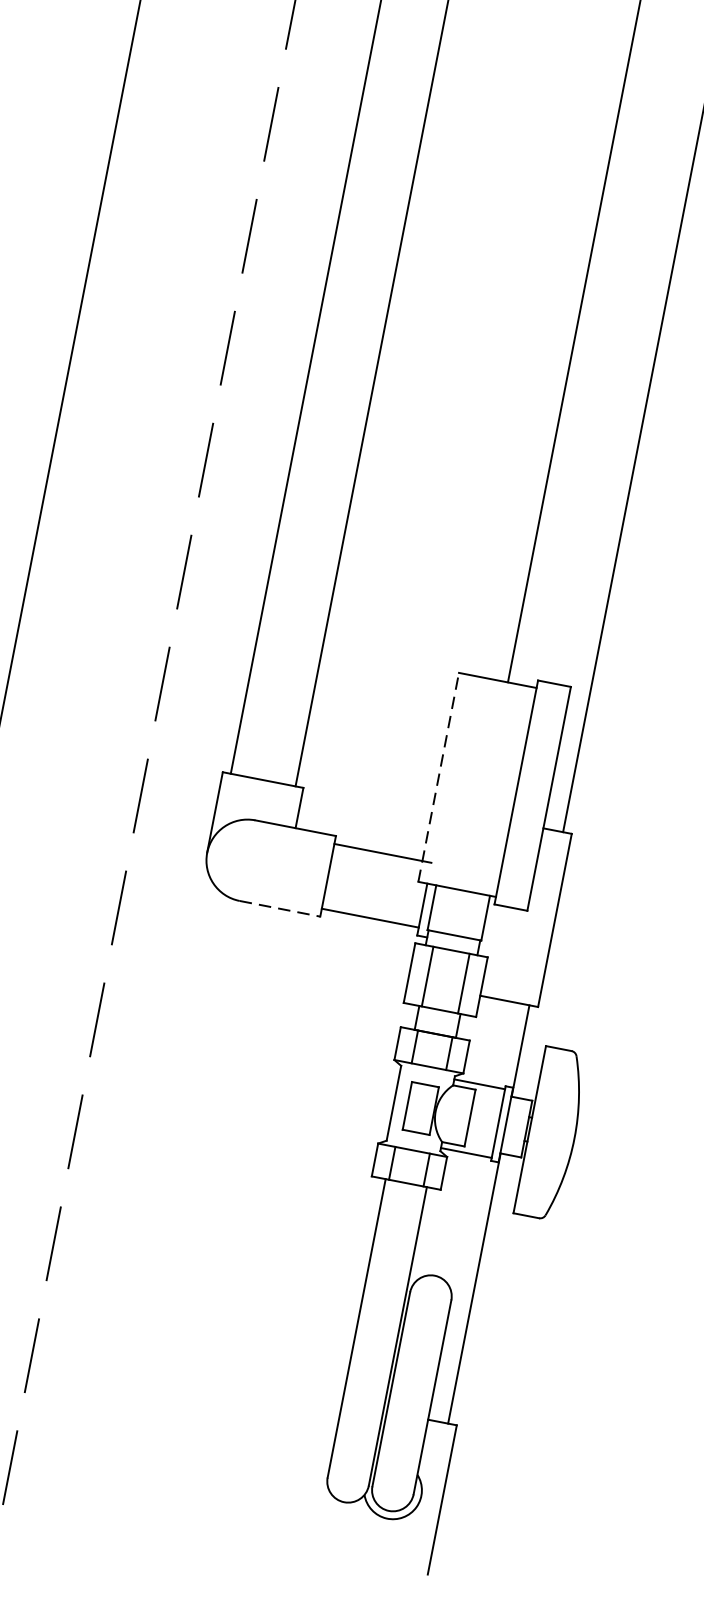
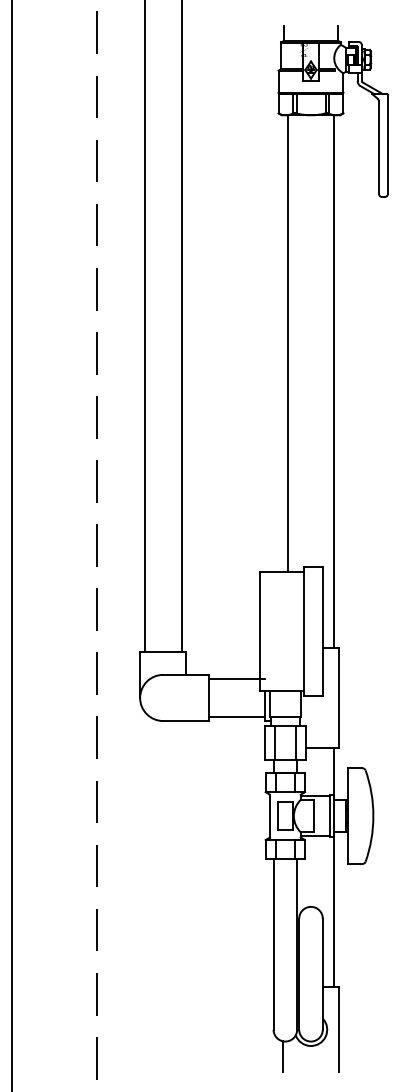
line: (438, 777) -> (259, 631), dashed -> solid
line: (280, 909) -> (186, 721), dashed -> solid
line: (334, 1527) -> (282, 1056), added

